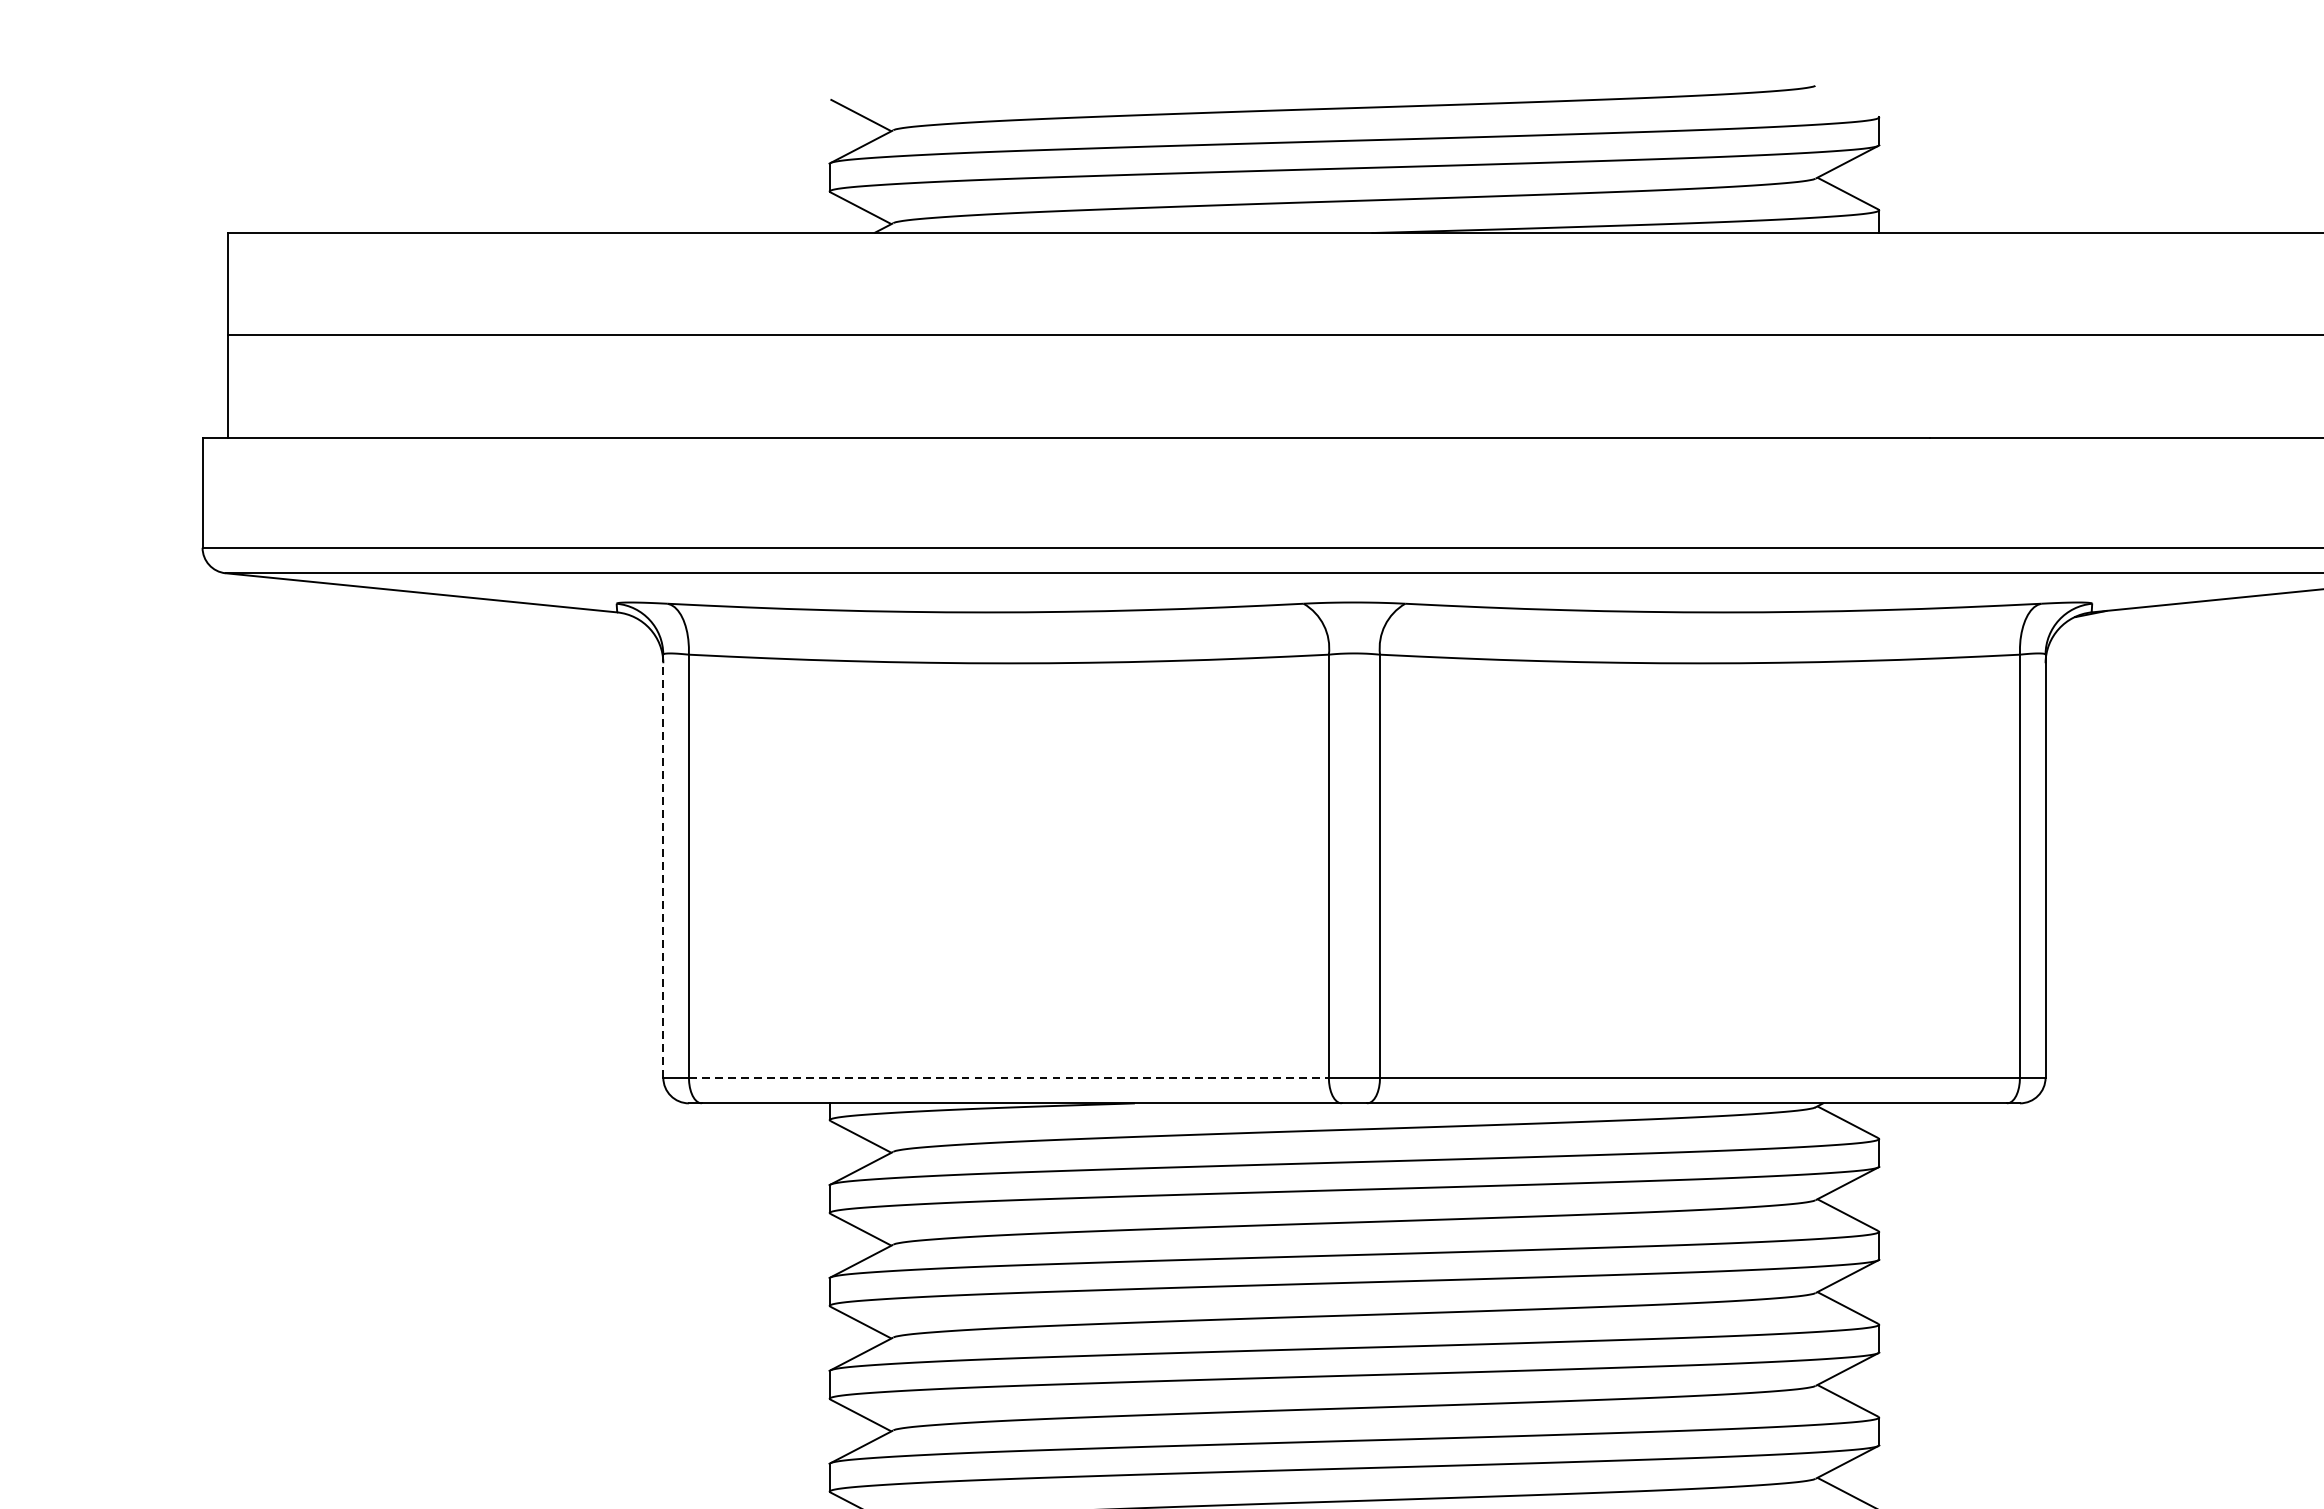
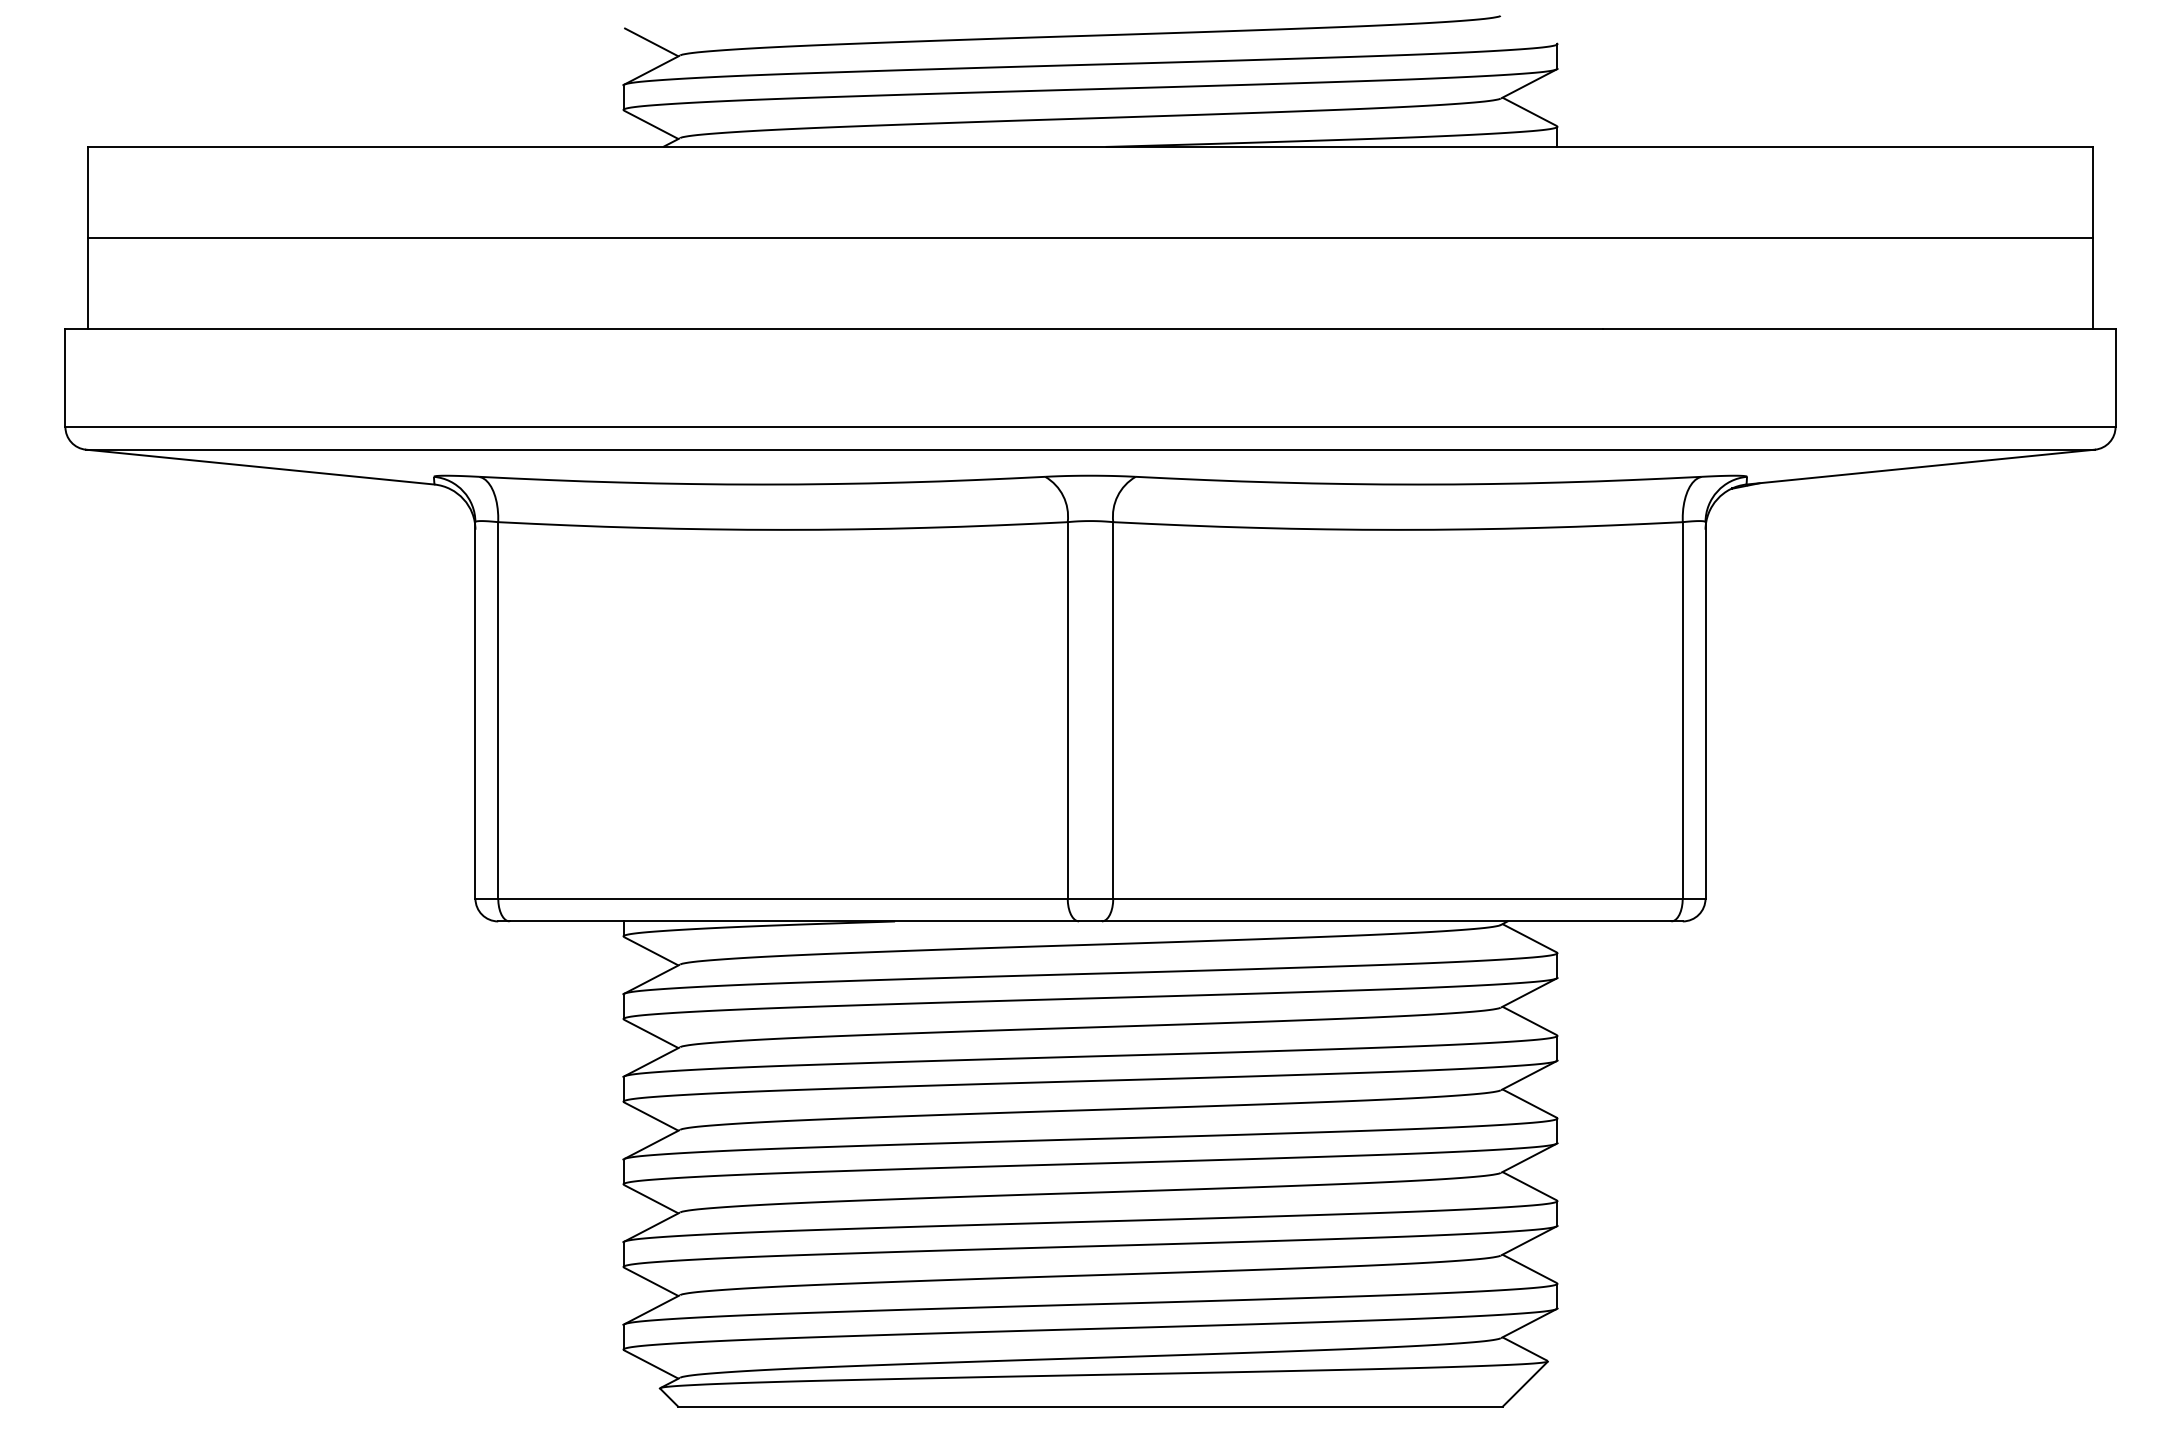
line: (663, 865) -> (475, 709), dashed -> solid
line: (1008, 1077) -> (782, 898), dashed -> solid

